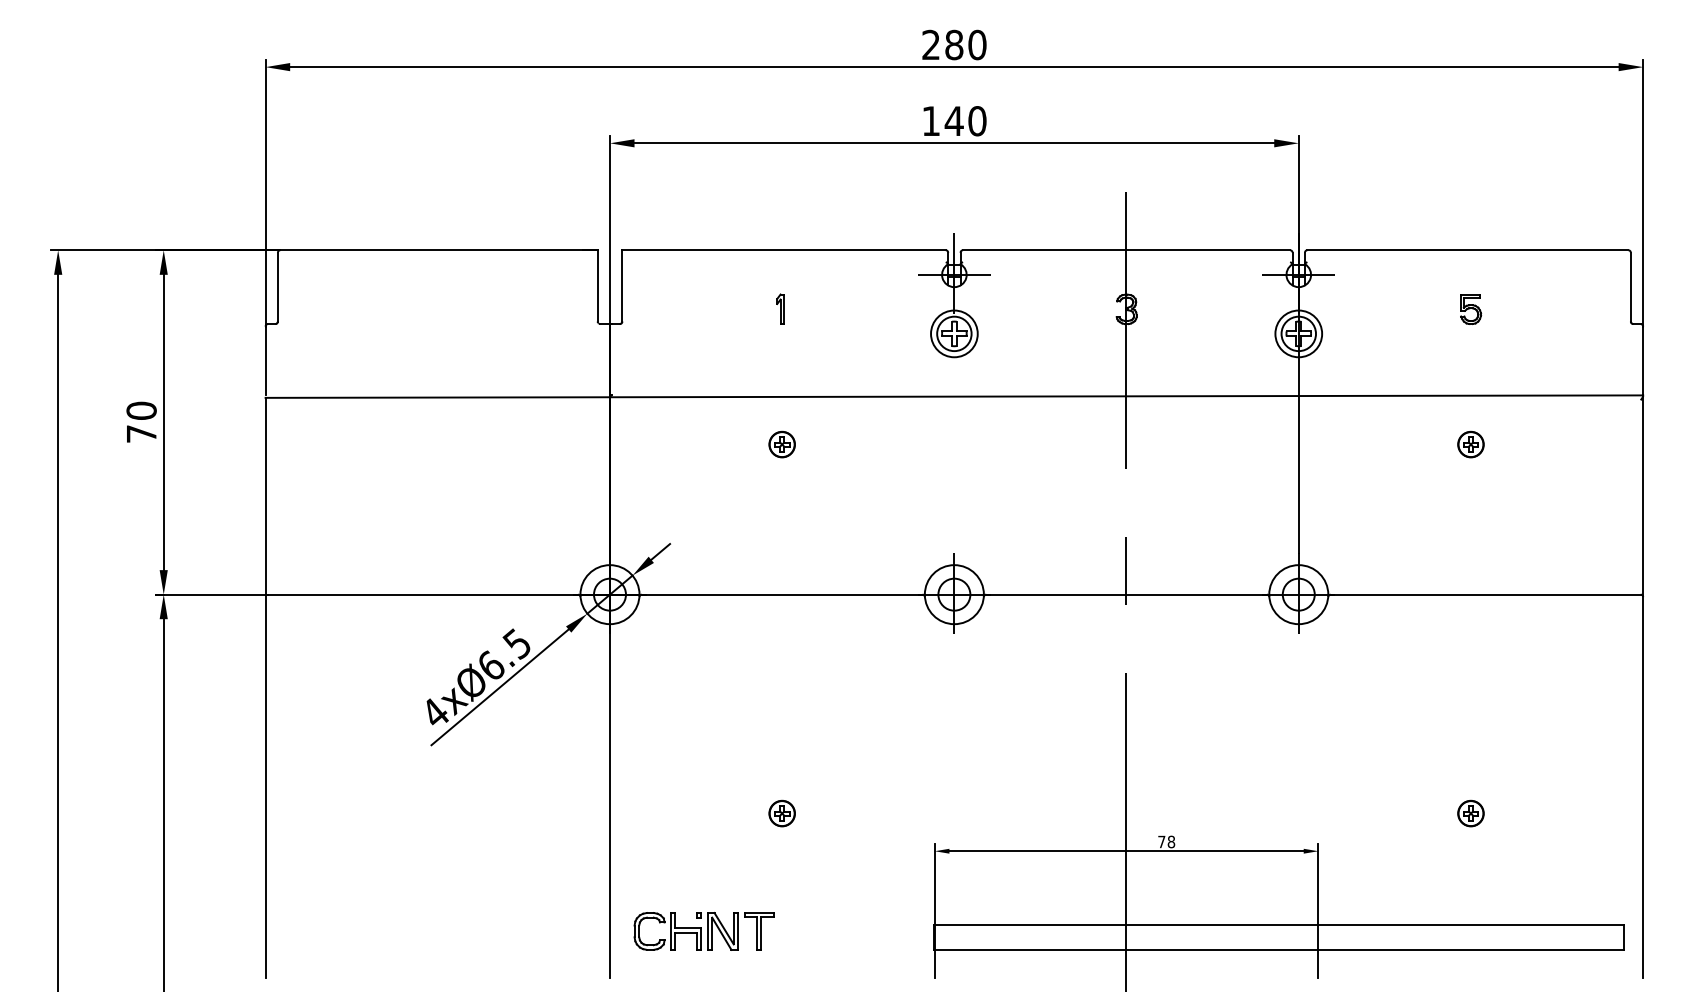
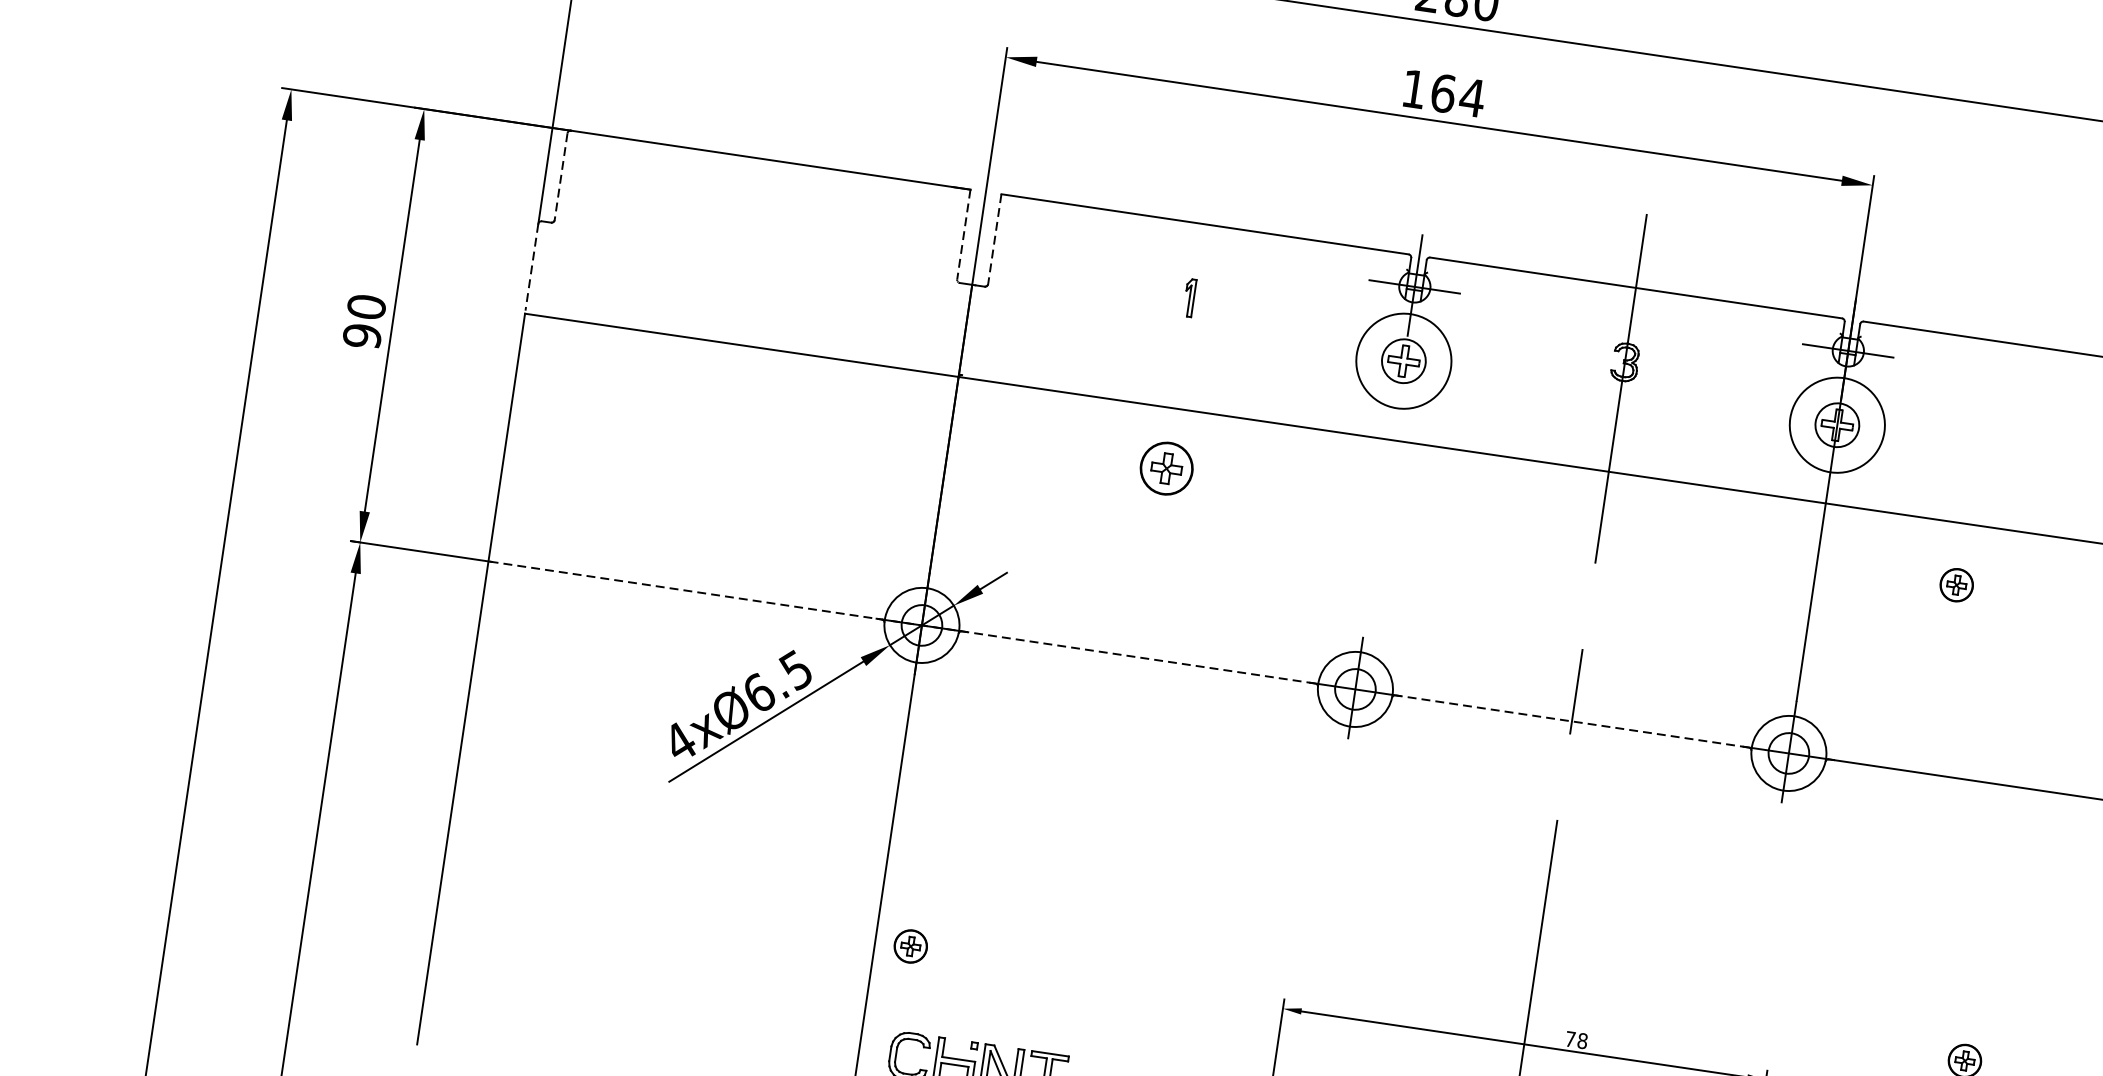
text: (965, 121) -> (1457, 95), 140 -> 164
line: (597, 285) -> (963, 233), solid -> dashed
line: (622, 285) -> (995, 238), solid -> dashed
line: (277, 287) -> (560, 177), solid -> dashed
part: (1471, 309) -> (2059, 426), removed
circle: (954, 333) -> (1404, 360), size x1.6
circle: (1298, 333) -> (1837, 424), size x1.6
line: (265, 361) -> (531, 267), solid -> dashed
text: (141, 434) -> (362, 336), 70 -> 90
part: (781, 444) -> (1165, 468), size x1.6
part: (1470, 444) -> (1956, 585), moved
line: (593, 594) -> (901, 622), solid -> dashed
line: (1126, 594) -> (1572, 721), solid -> dashed
part: (781, 813) -> (909, 946), moved

